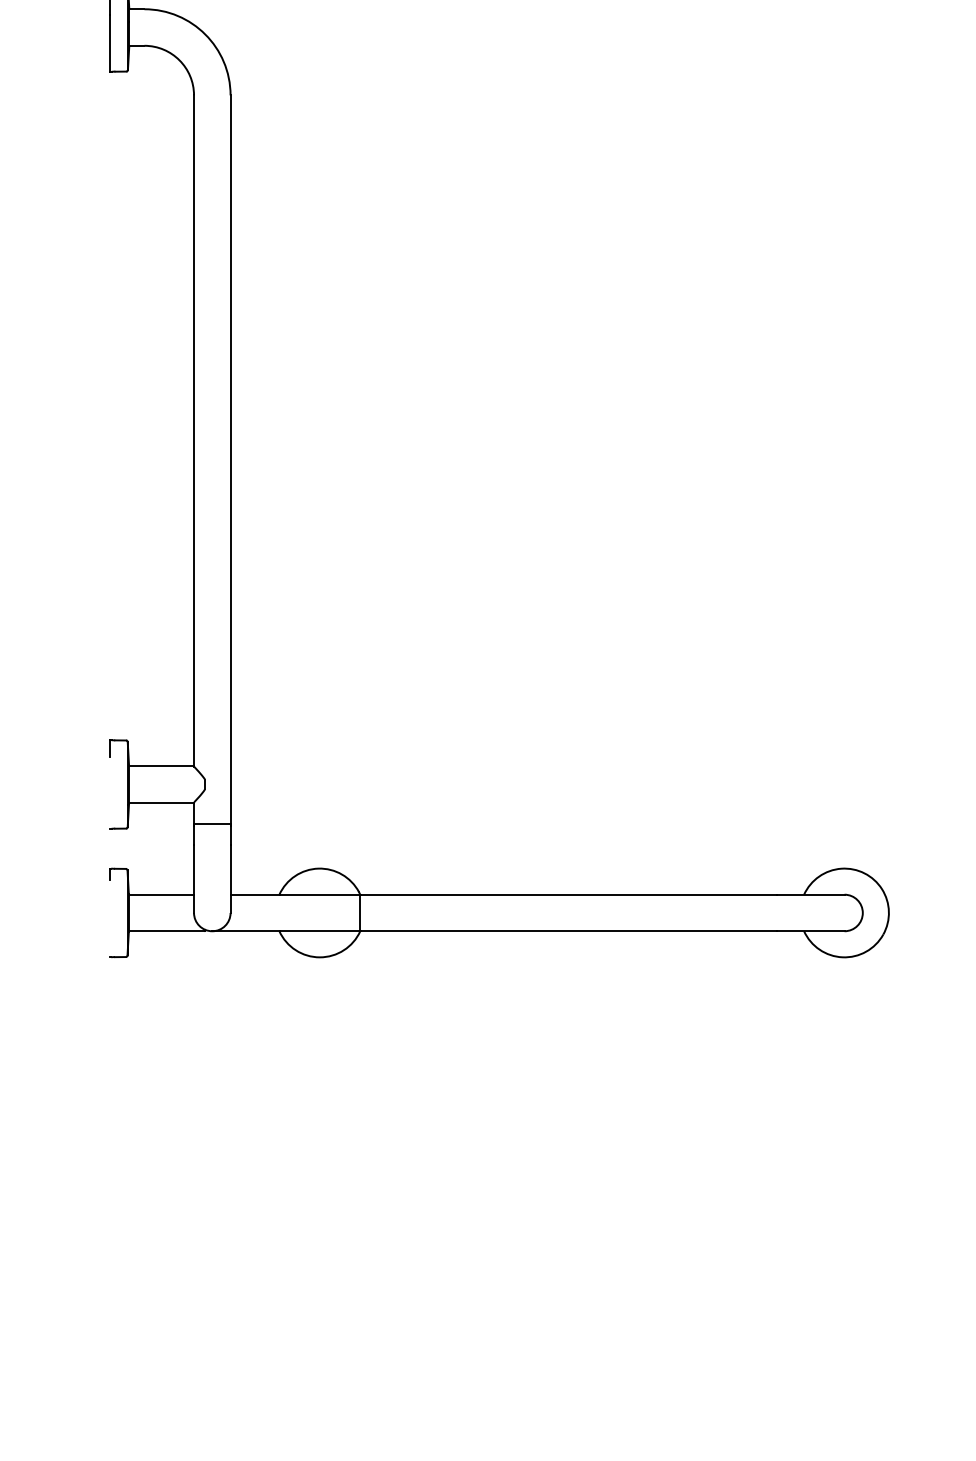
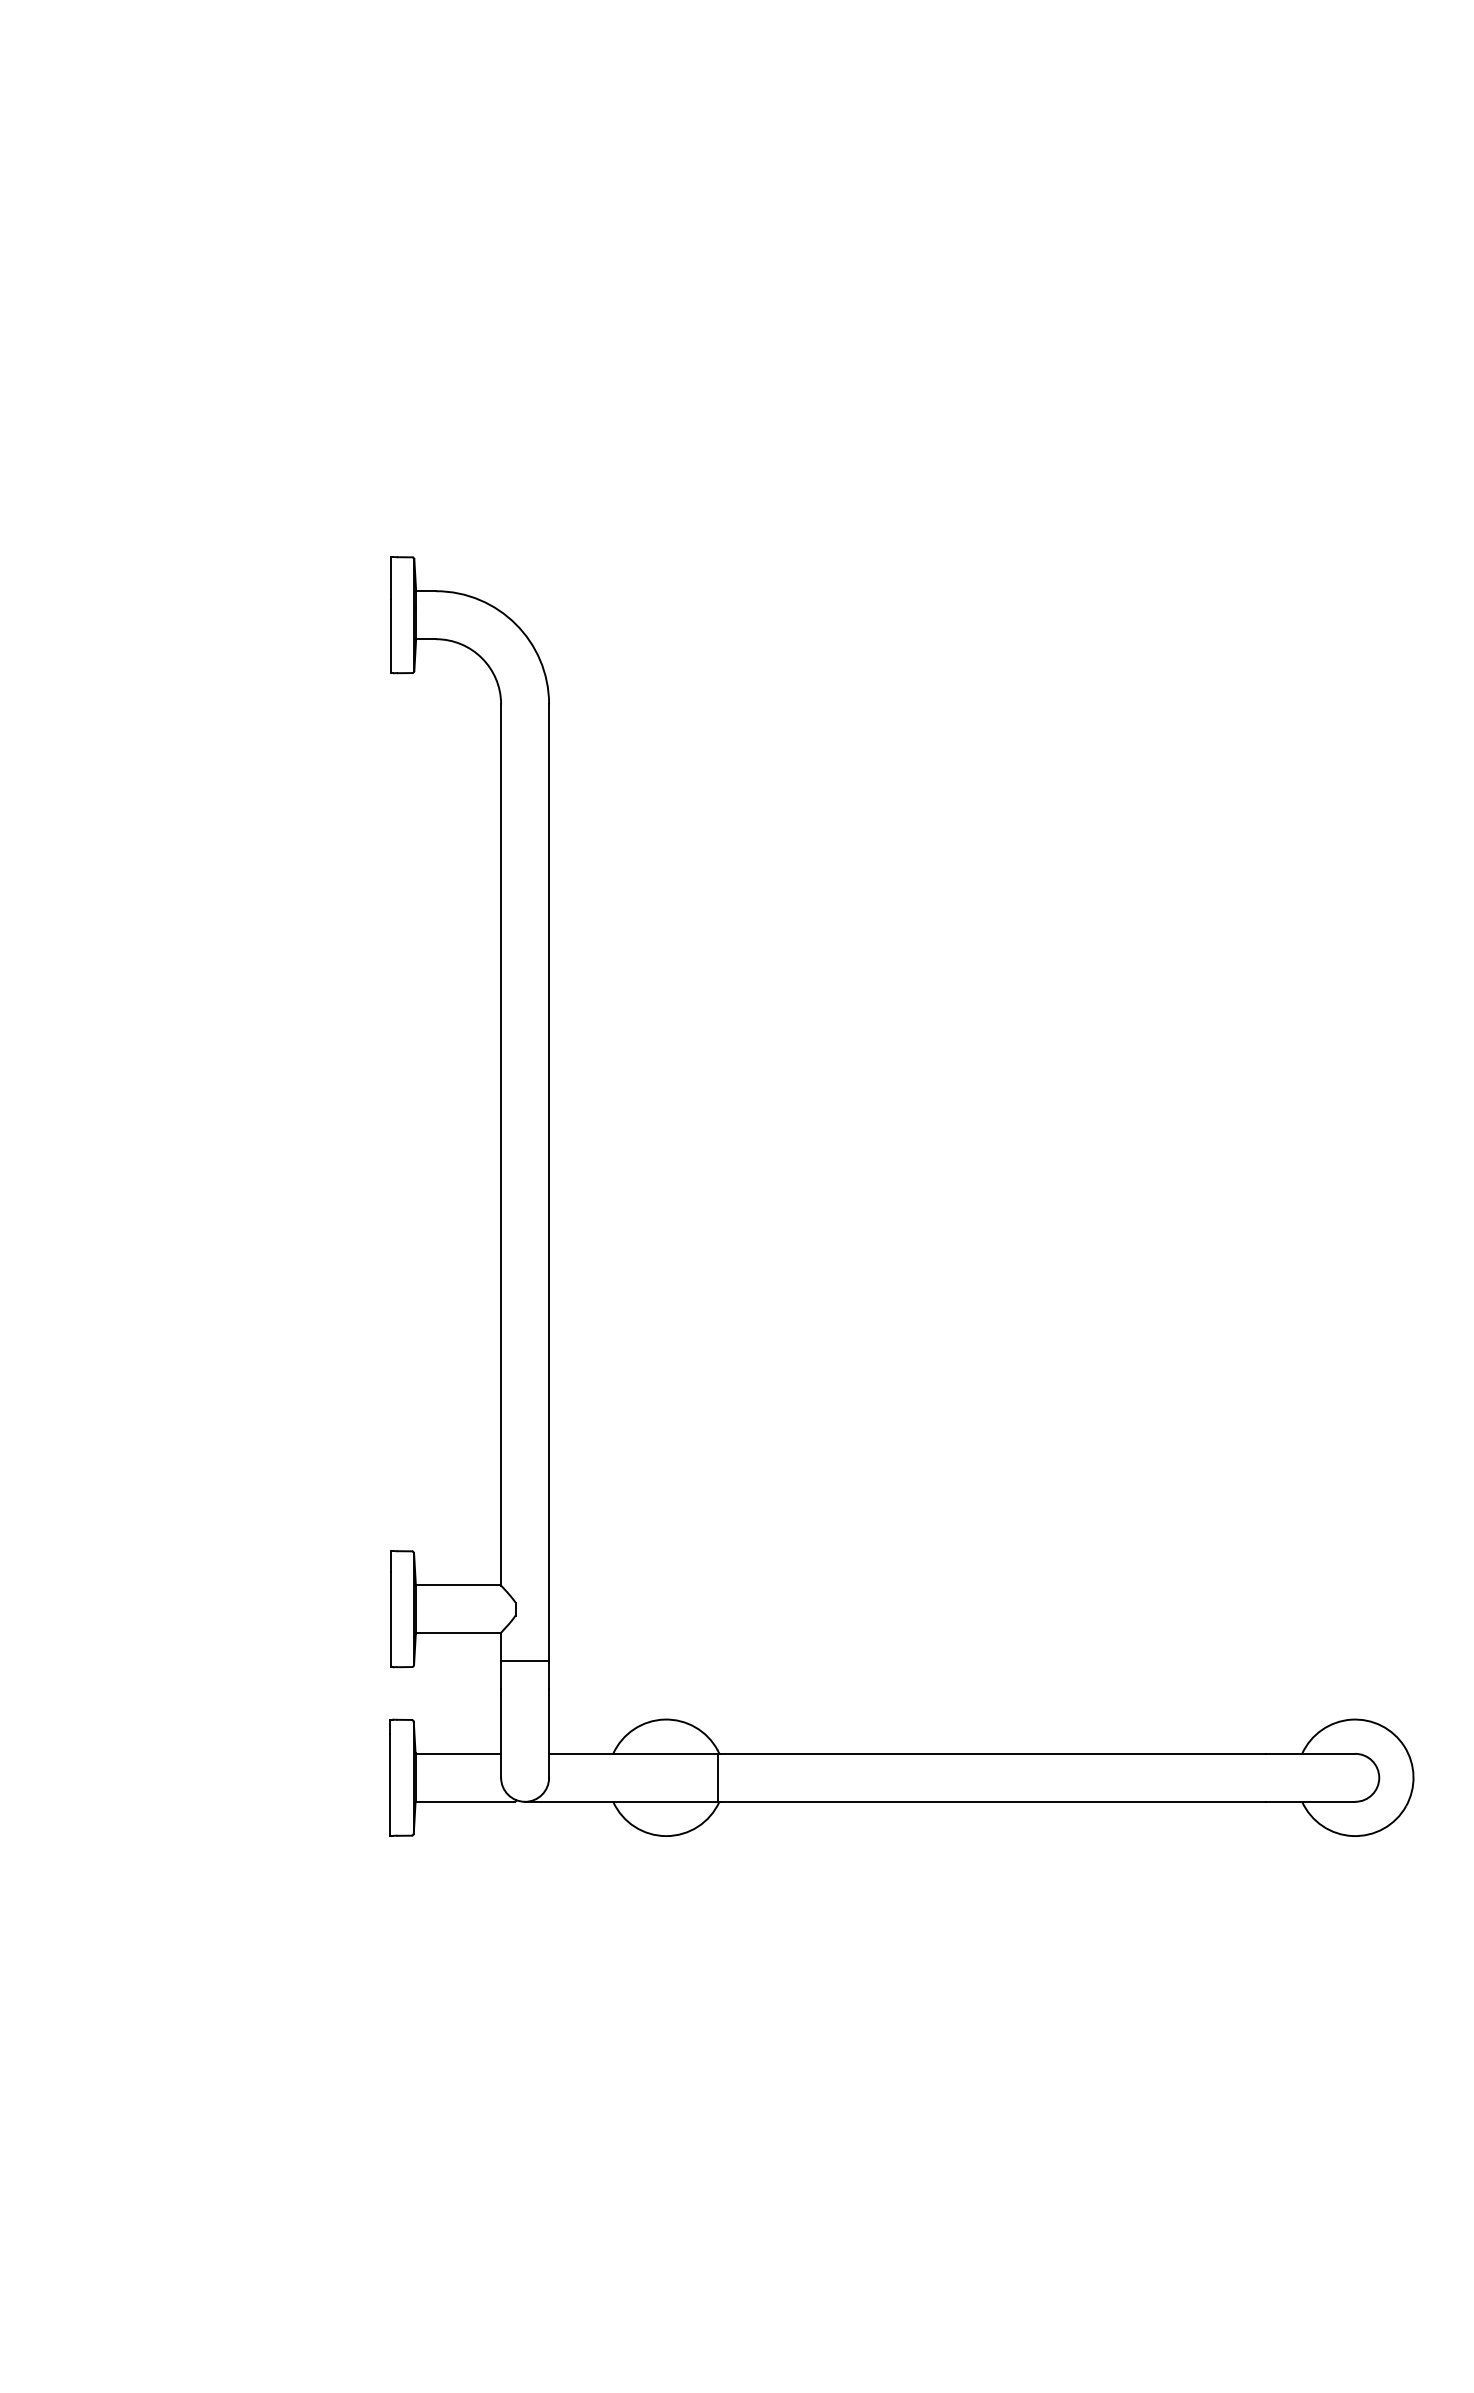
line: (109, 792) -> (390, 1619), added
line: (109, 918) -> (390, 1784), added

